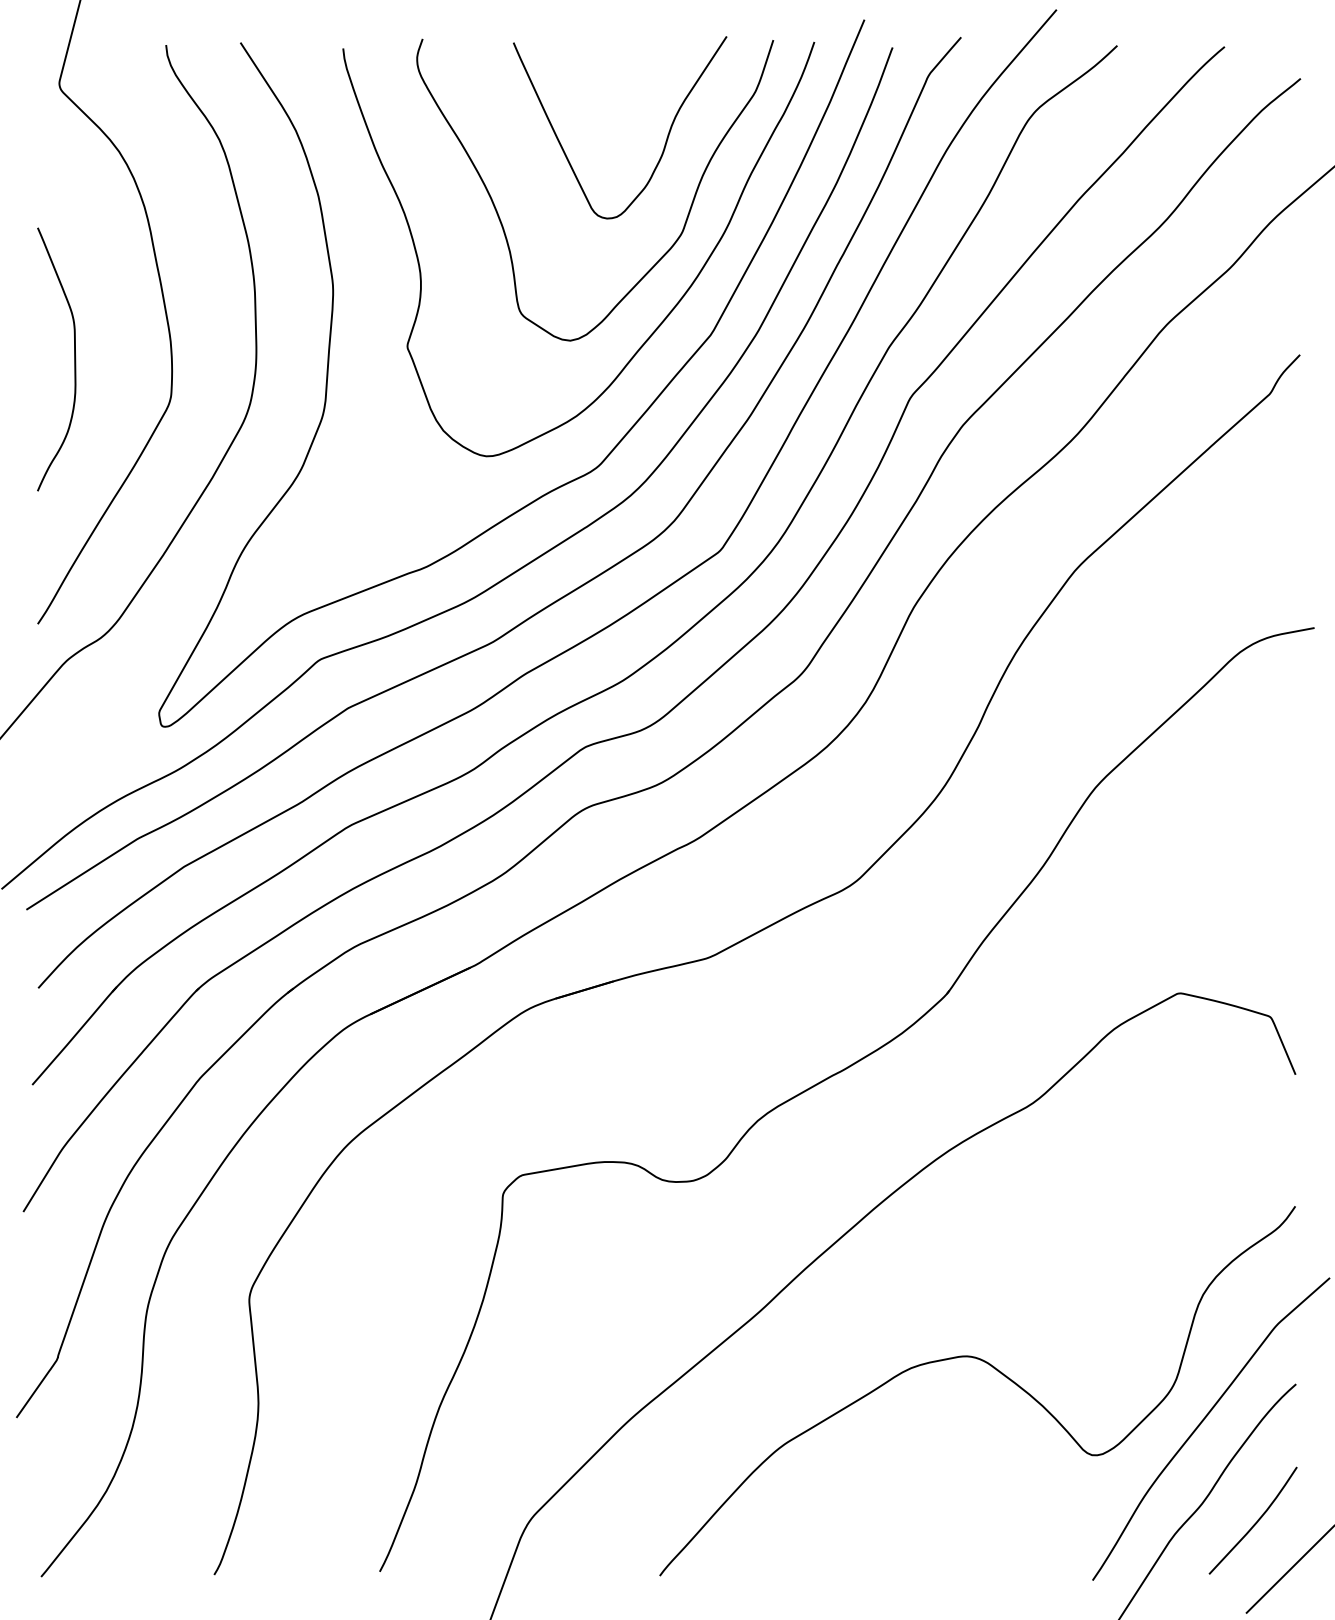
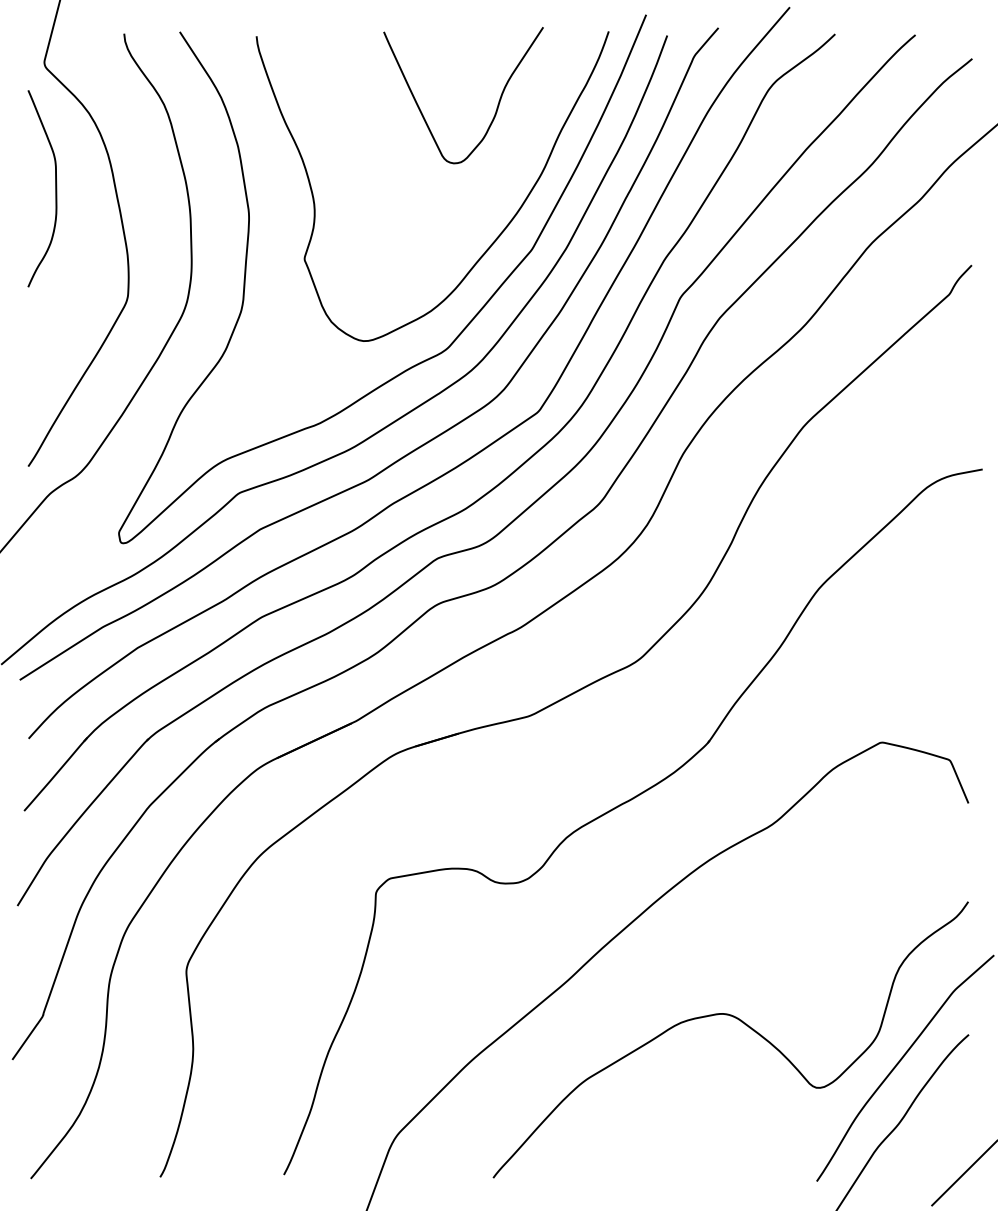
curve: (662, 255) -> (495, 191), removed
curve: (74, 359) -> (55, 188), moved
curve: (1255, 1522) -> (938, 1138), removed

